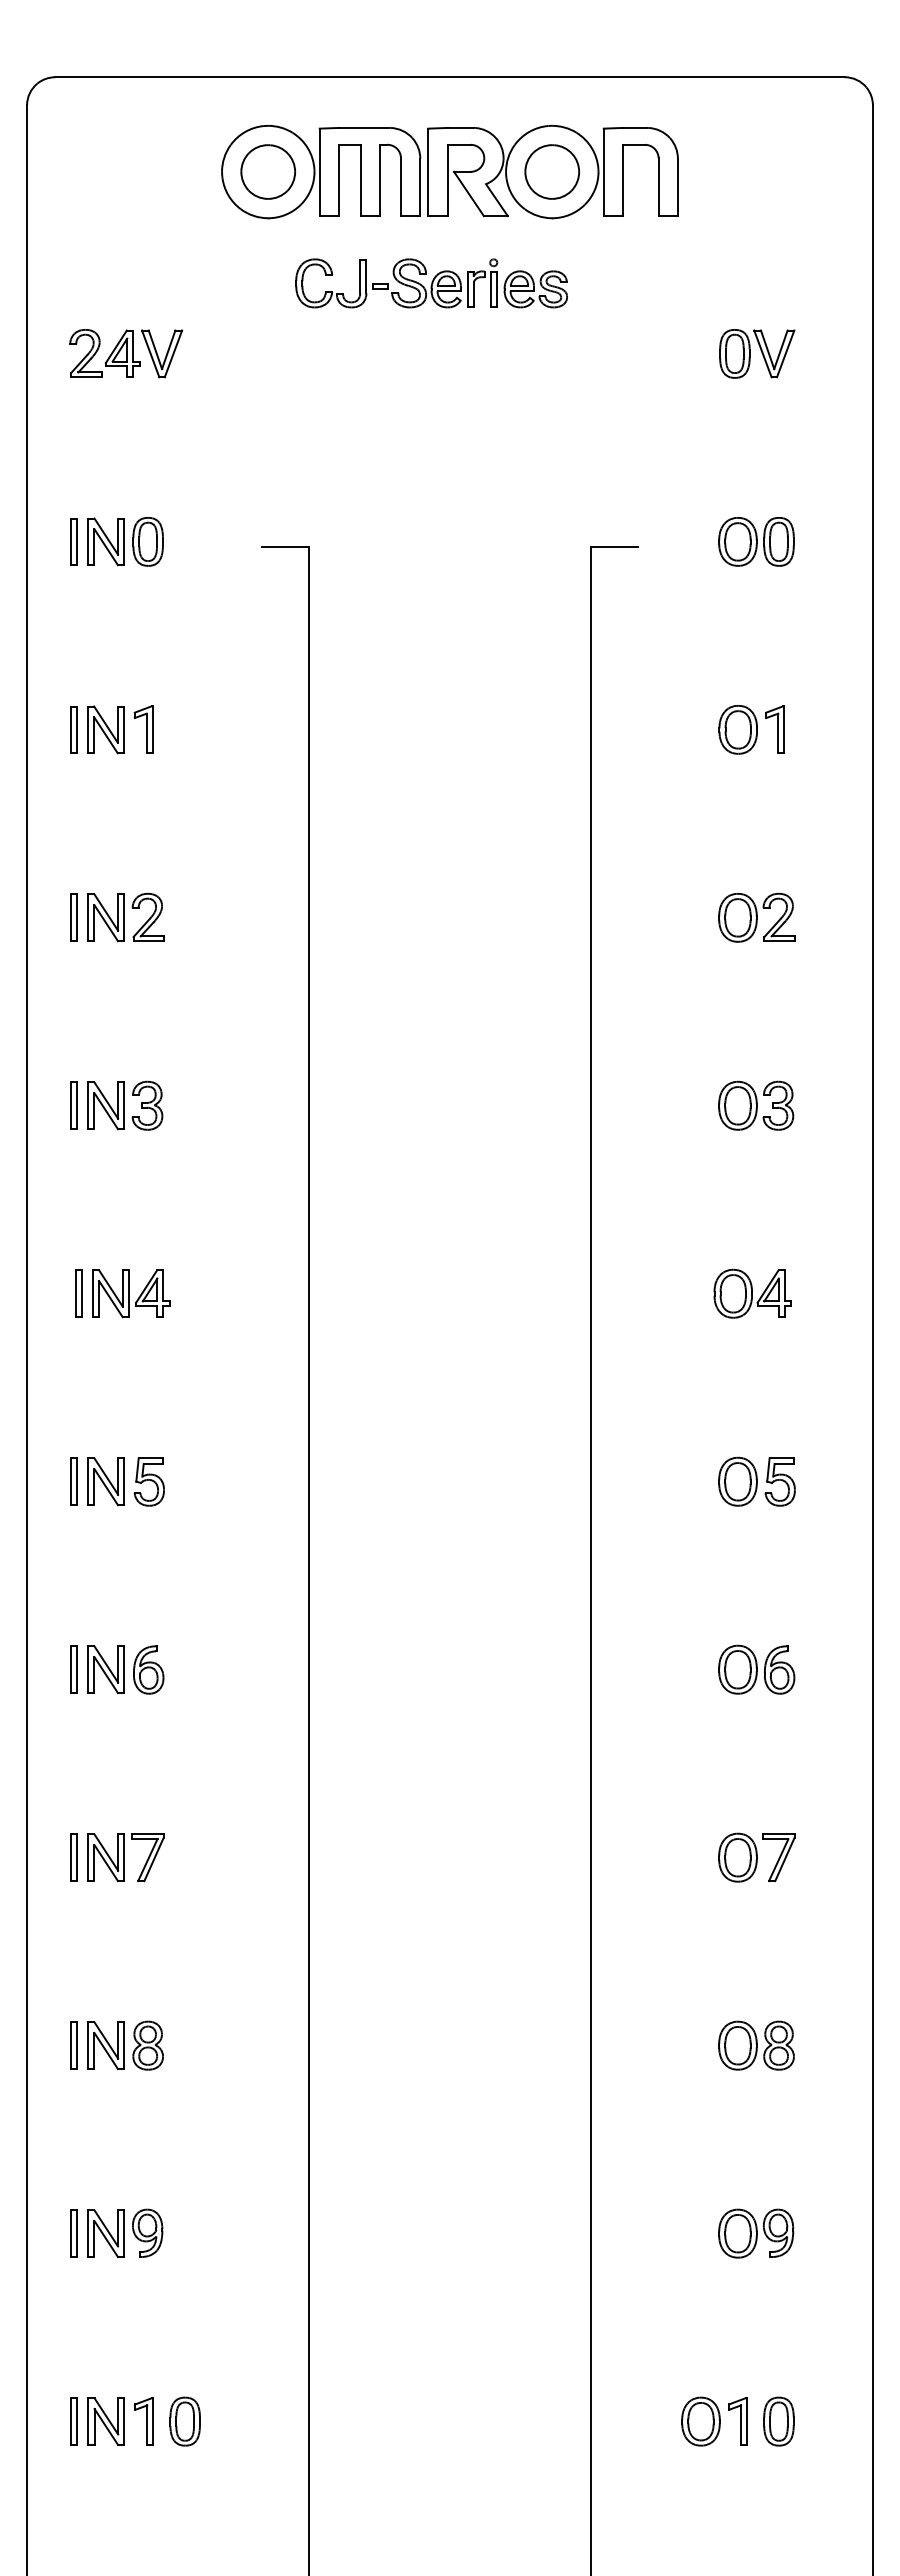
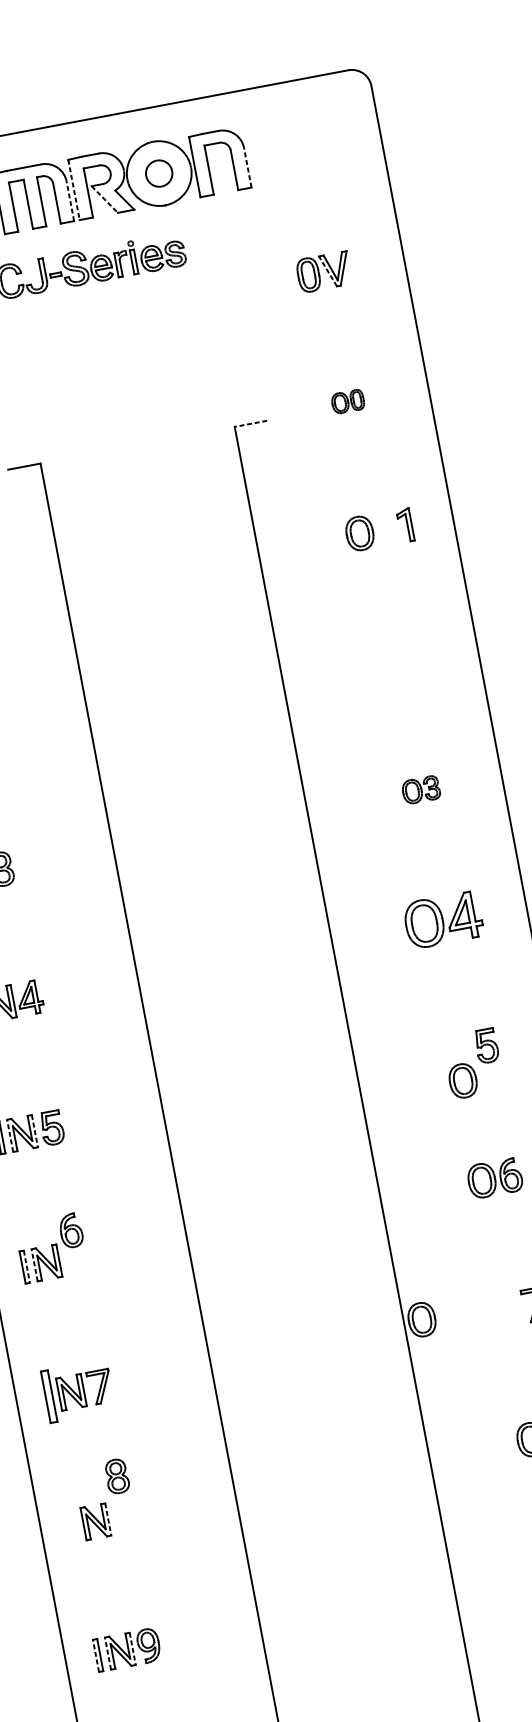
part: (551, 171) -> (158, 173), size x0.7
line: (428, 172) -> (74, 190), solid -> dashed
line: (420, 187) -> (70, 201), solid -> dashed
line: (677, 187) -> (247, 167), solid -> dashed
line: (468, 193) -> (104, 199), solid -> dashed
line: (762, 353) -> (327, 271), solid -> dashed
part: (756, 541) -> (347, 401), size x0.6
line: (613, 547) -> (250, 424), solid -> dashed
part: (774, 729) -> (404, 525), moved
part: (756, 917) -> (396, 660), removed
part: (756, 1105) -> (421, 789), size x0.7
part: (752, 1293) -> (443, 919), size x1.4
line: (88, 1481) -> (10, 1135), solid -> dashed
part: (737, 1481) -> (462, 1080), moved
line: (124, 1482) -> (35, 1131), solid -> dashed
line: (88, 1669) -> (34, 1265), solid -> dashed
part: (148, 1669) -> (70, 1230), moved
line: (77, 1670) -> (27, 1267), solid -> dashed
part: (73, 1857) -> (48, 1396), size x1.6
part: (737, 1857) -> (421, 1319), moved
part: (73, 2045) -> (73, 1525), removed
part: (147, 2045) -> (116, 1476), moved
line: (124, 2046) -> (108, 1520), solid -> dashed
line: (70, 2233) -> (95, 1655), solid -> dashed
line: (88, 2233) -> (108, 1653), solid -> dashed
line: (124, 2234) -> (133, 1649), solid -> dashed

